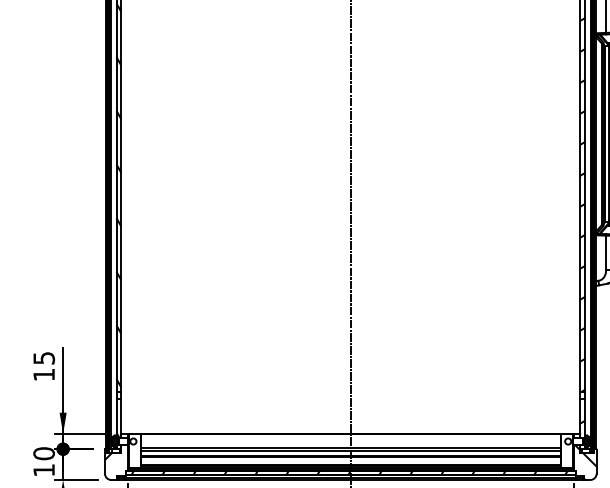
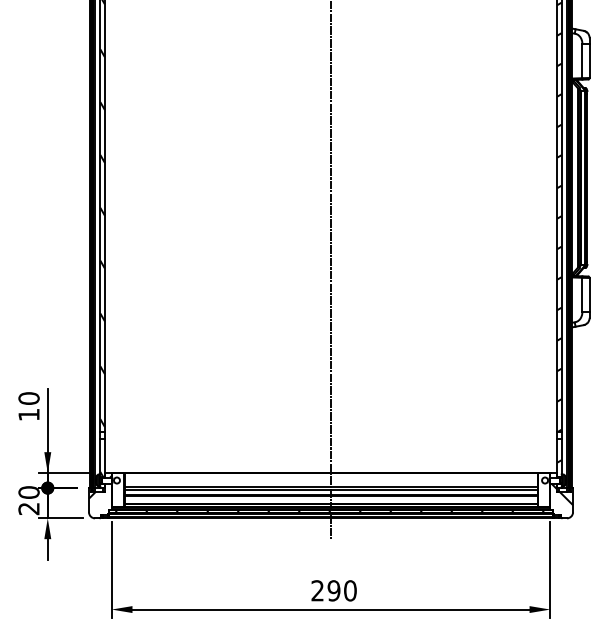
text: (43, 358) -> (28, 398), 15 -> 10
text: (43, 470) -> (28, 509), 10 -> 20

